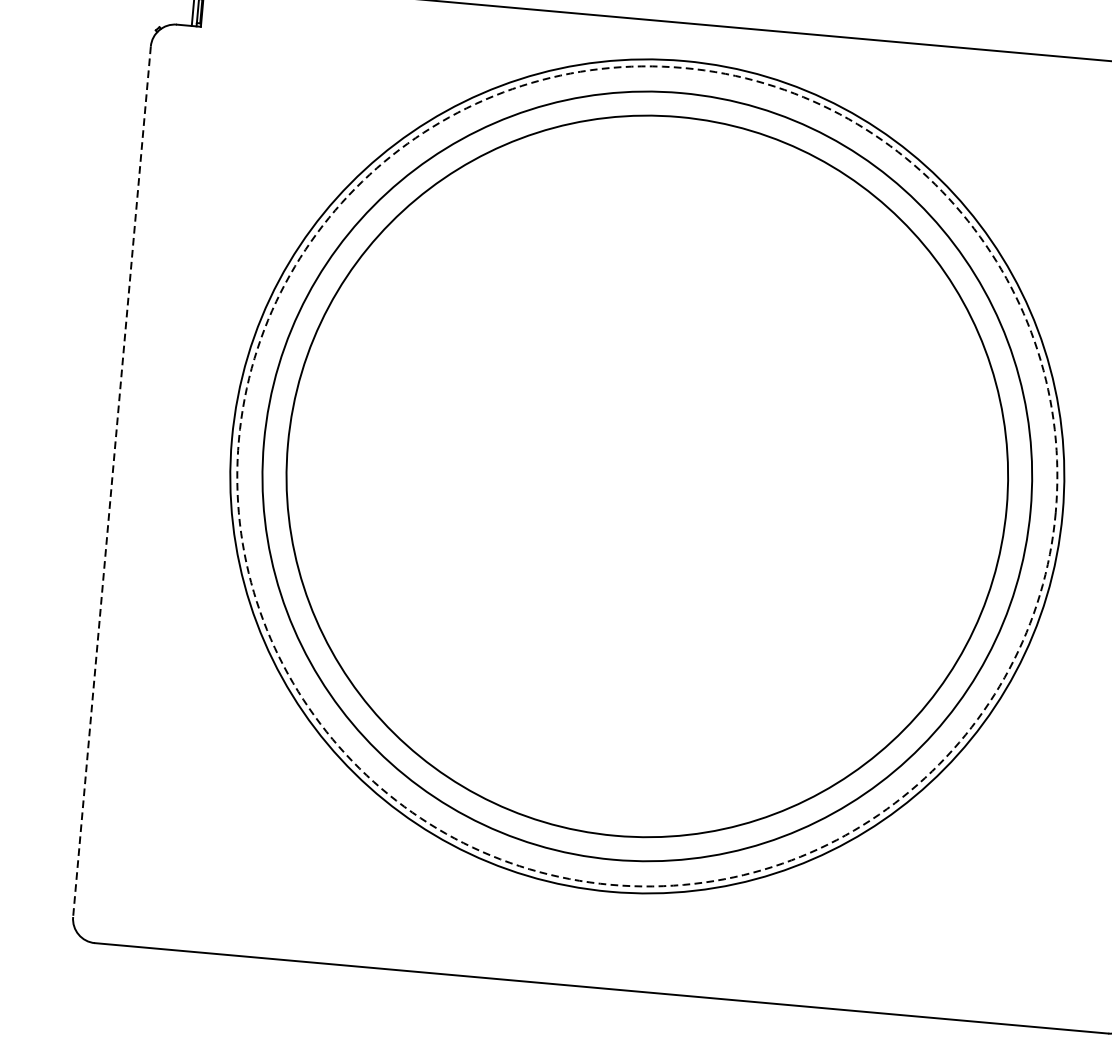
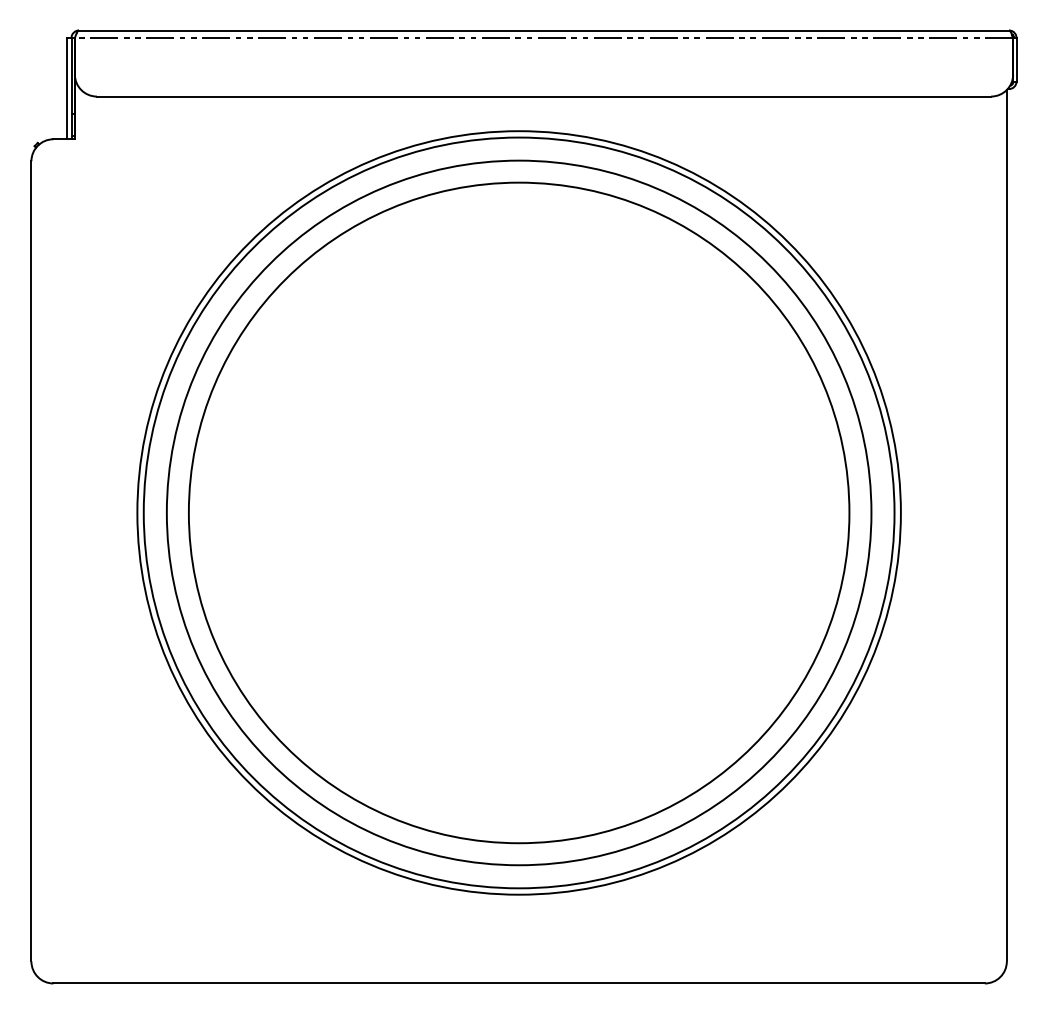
circle: (646, 475) -> (518, 512), dashed -> solid
line: (112, 481) -> (31, 561), dashed -> solid

